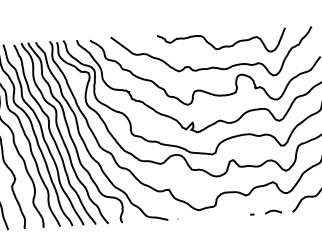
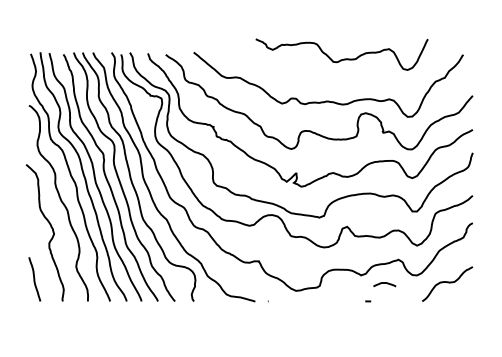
curve: (223, 46) -> (343, 58), moved
curve: (273, 211) -> (384, 283), moved

